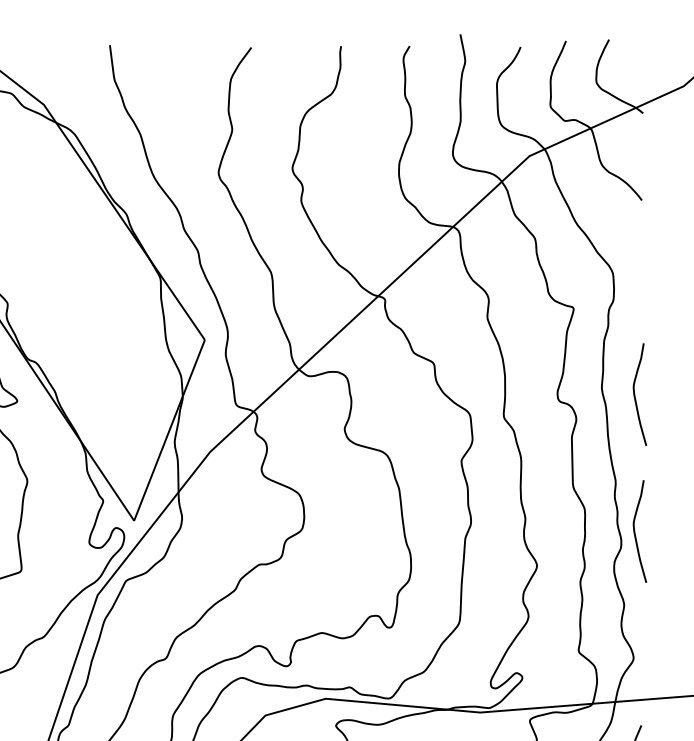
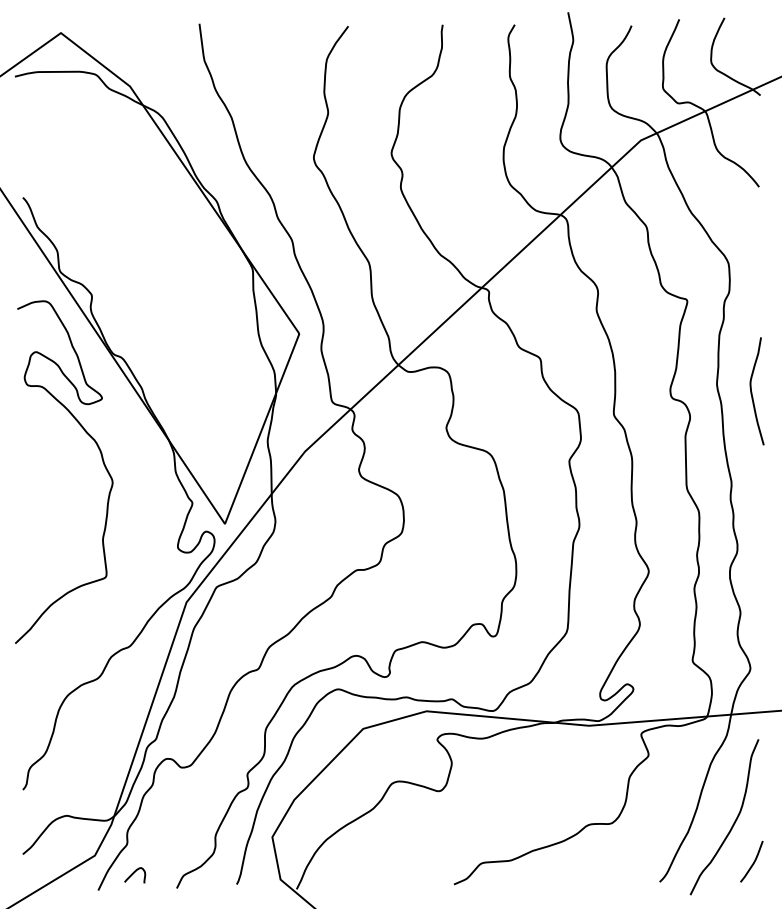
curve: (635, 532) -> (752, 536), removed

